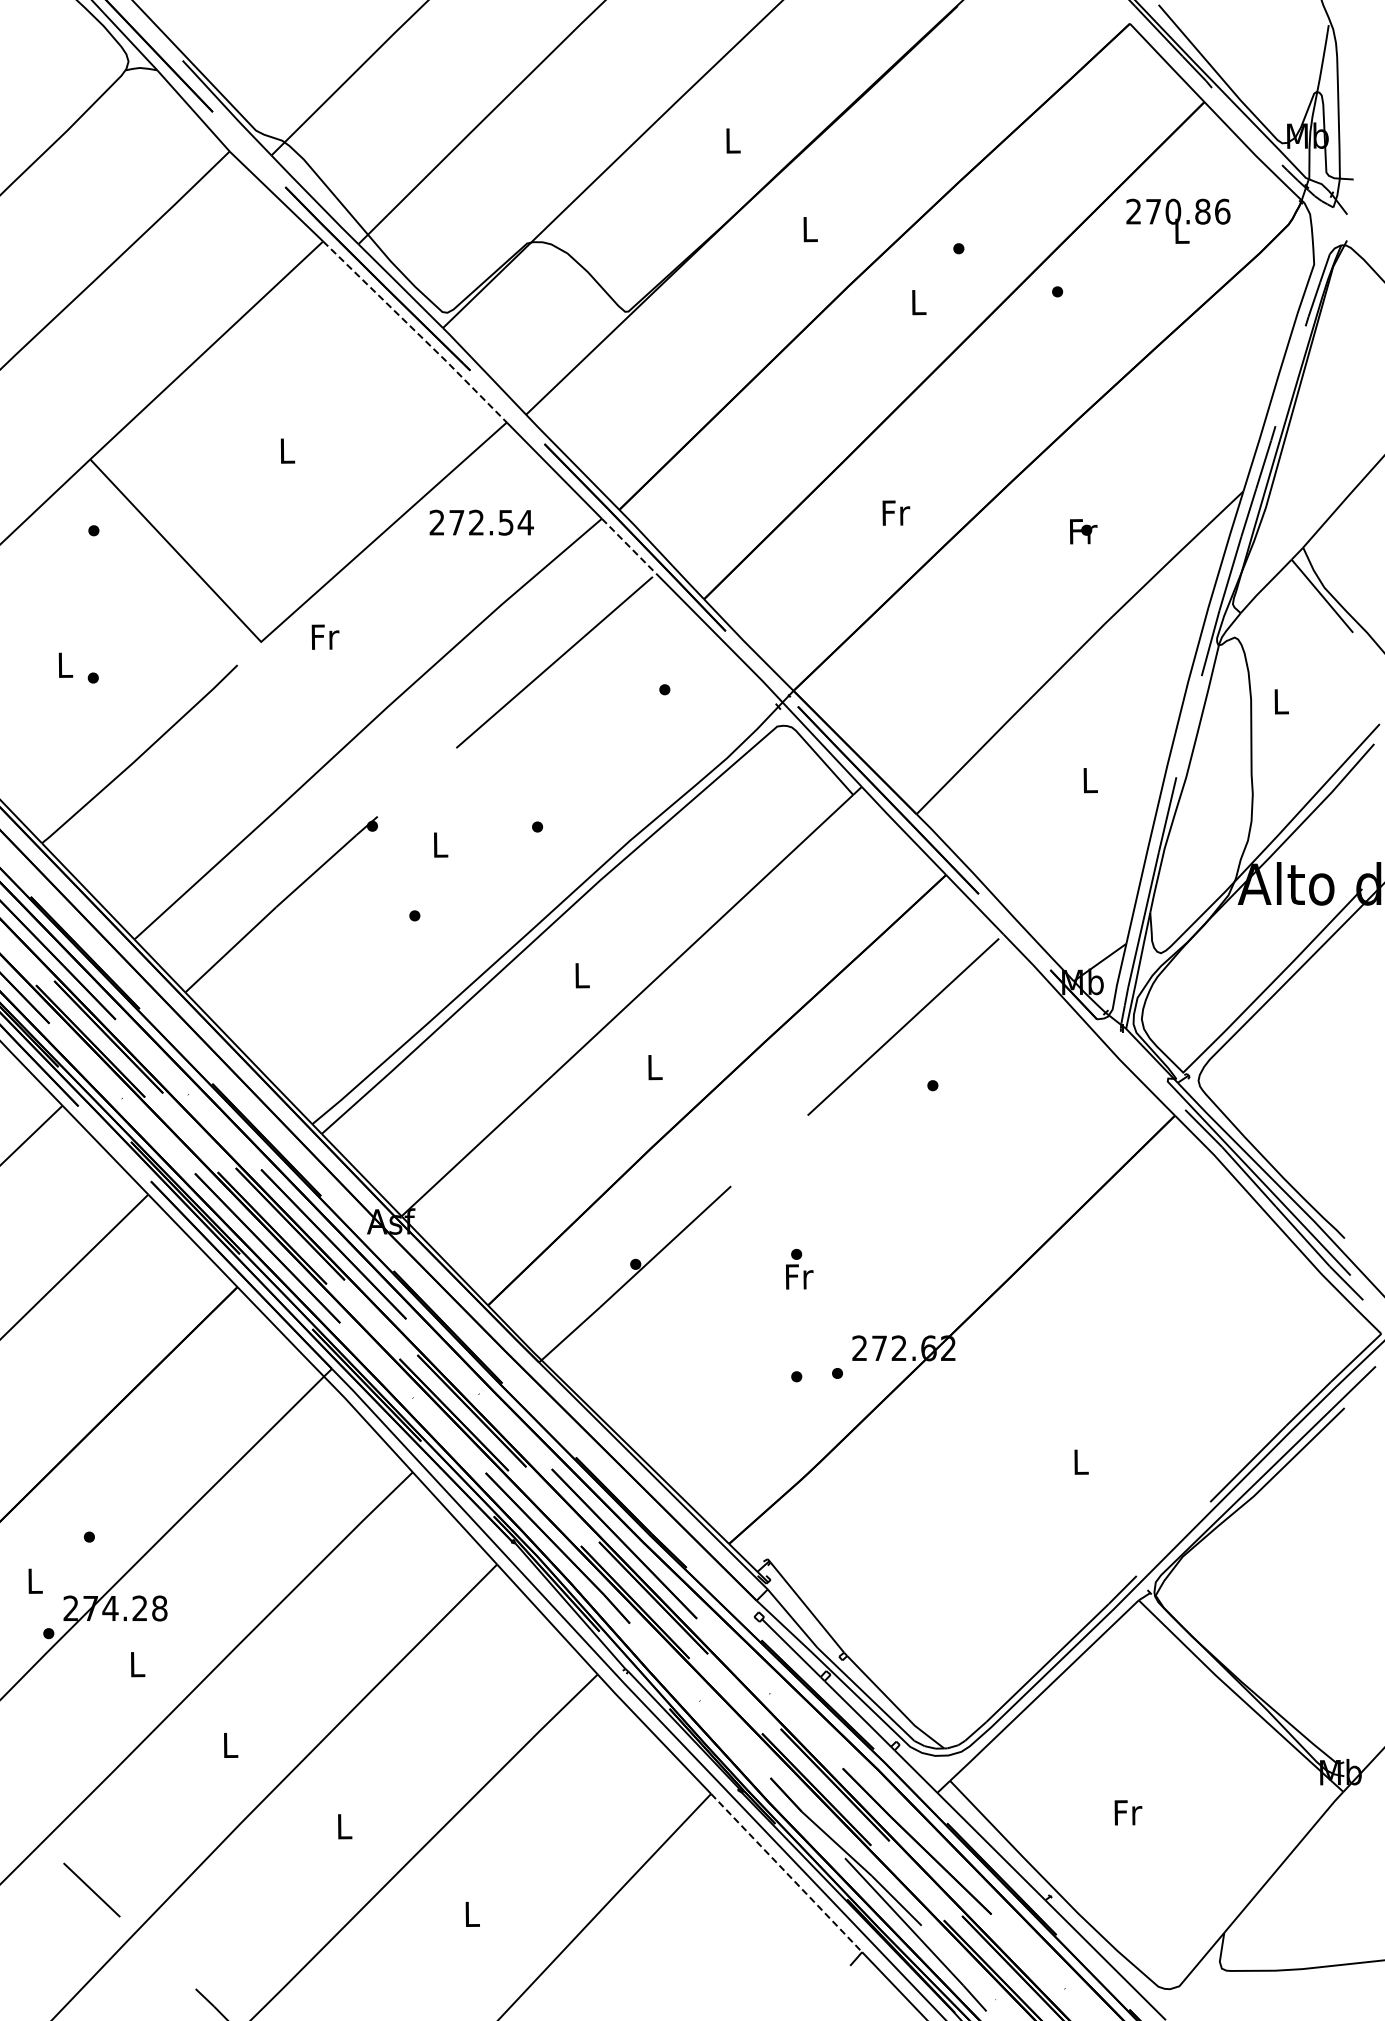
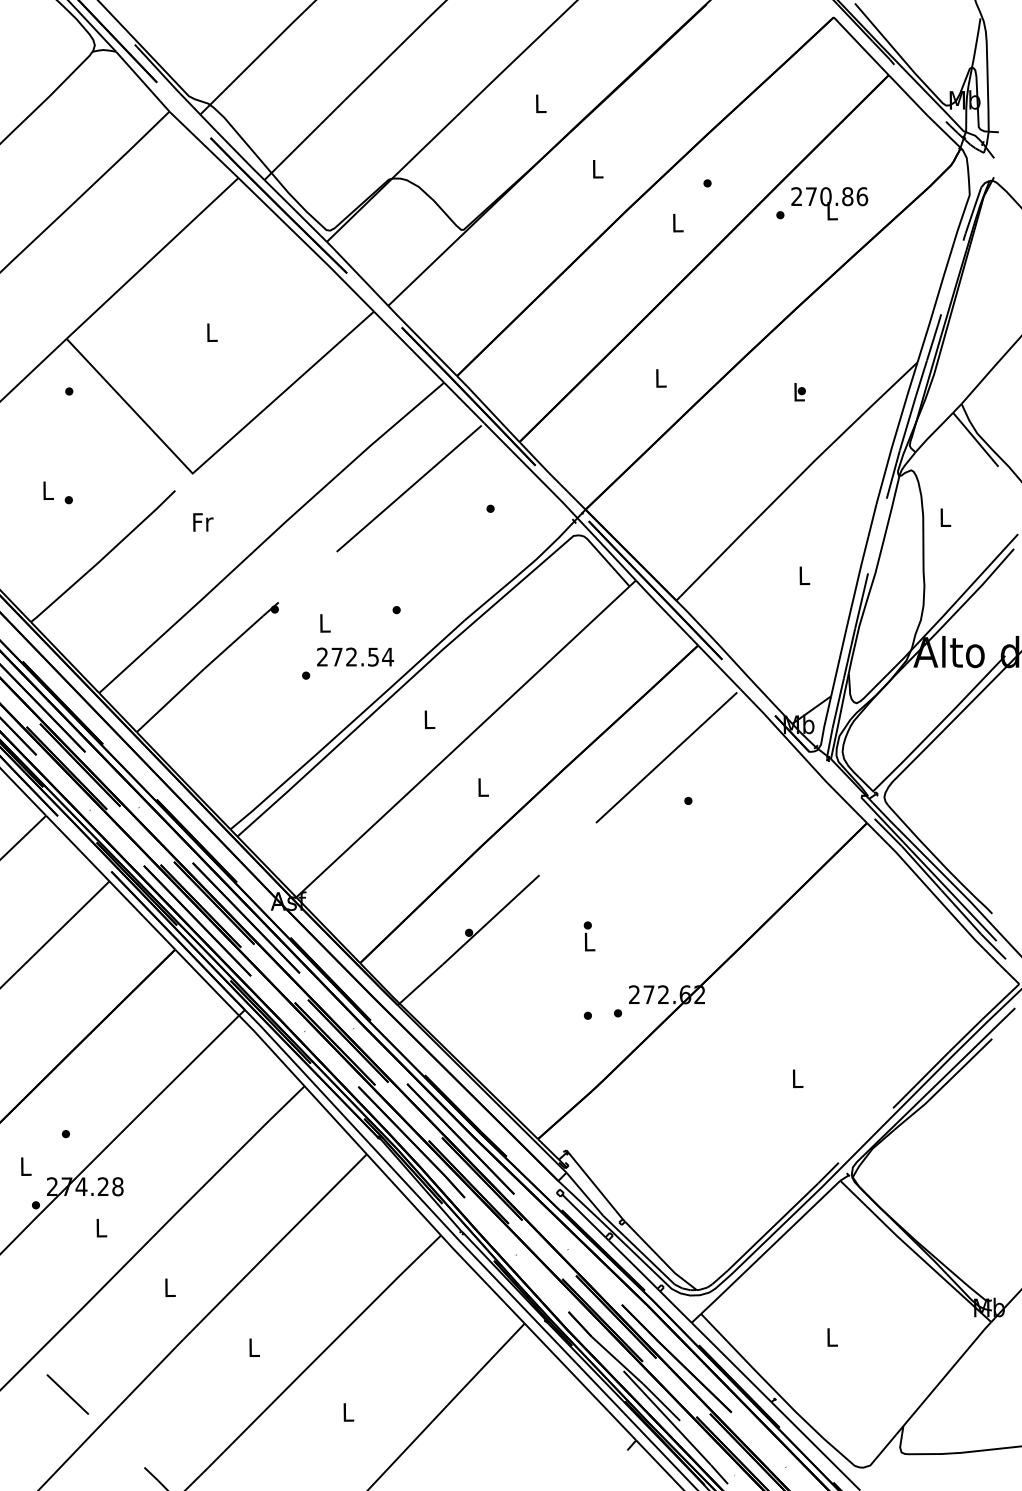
text: (1178, 220) -> (829, 203), moved
line: (416, 332) -> (307, 245), dashed -> solid
text: (896, 512) -> (661, 378), Fr -> L
text: (481, 522) -> (355, 656), moved
text: (1083, 531) -> (799, 392), Fr -> L
line: (629, 546) -> (464, 403), dashed -> solid
text: (325, 636) -> (203, 521), moved
text: (799, 1276) -> (589, 941), Fr -> L
text: (1128, 1812) -> (832, 1337), Fr -> L
line: (786, 1873) -> (580, 1382), dashed -> solid

